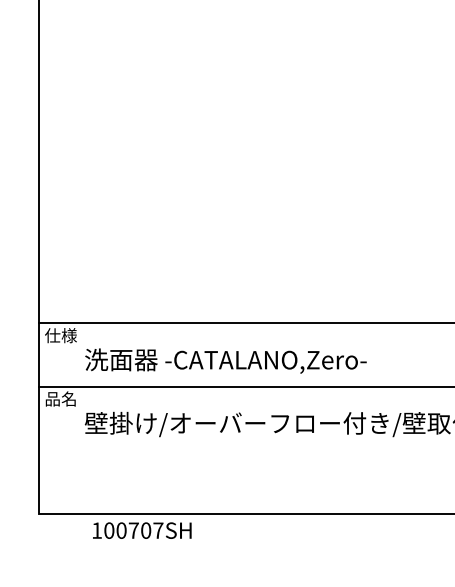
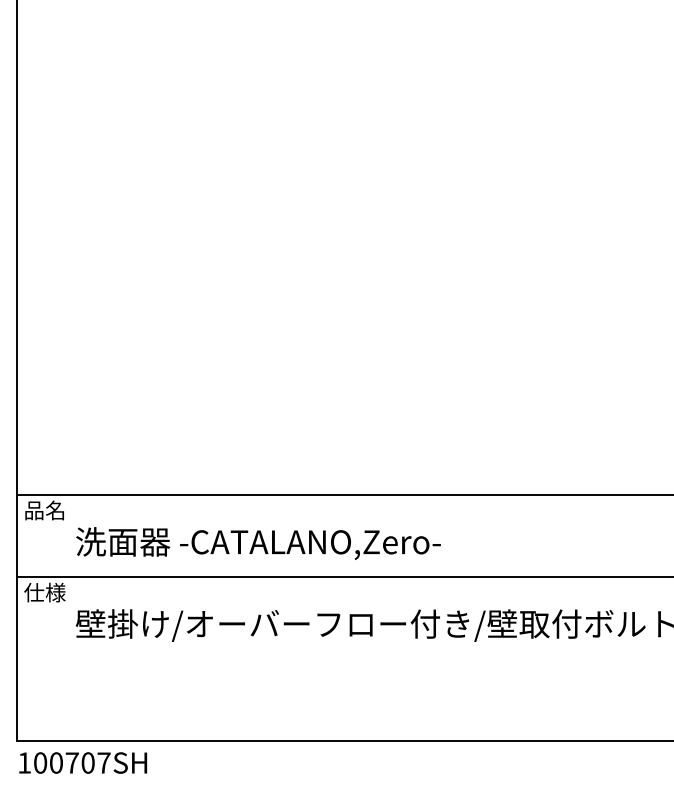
text: (60, 335) -> (44, 510), 仕様 -> 品名
text: (60, 398) -> (44, 592), 品名 -> 仕様
text: (142, 530) -> (83, 762), moved

